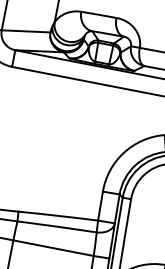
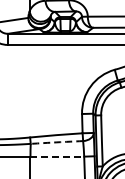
arc: (56, 226) -> (56, 142), solid -> dashed
line: (53, 248) -> (57, 156), solid -> dashed

